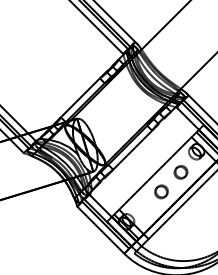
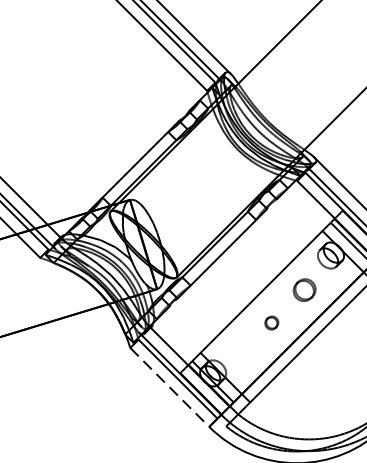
part: (161, 191) -> (271, 322), size x0.6
line: (101, 230) -> (170, 387), solid -> dashed

